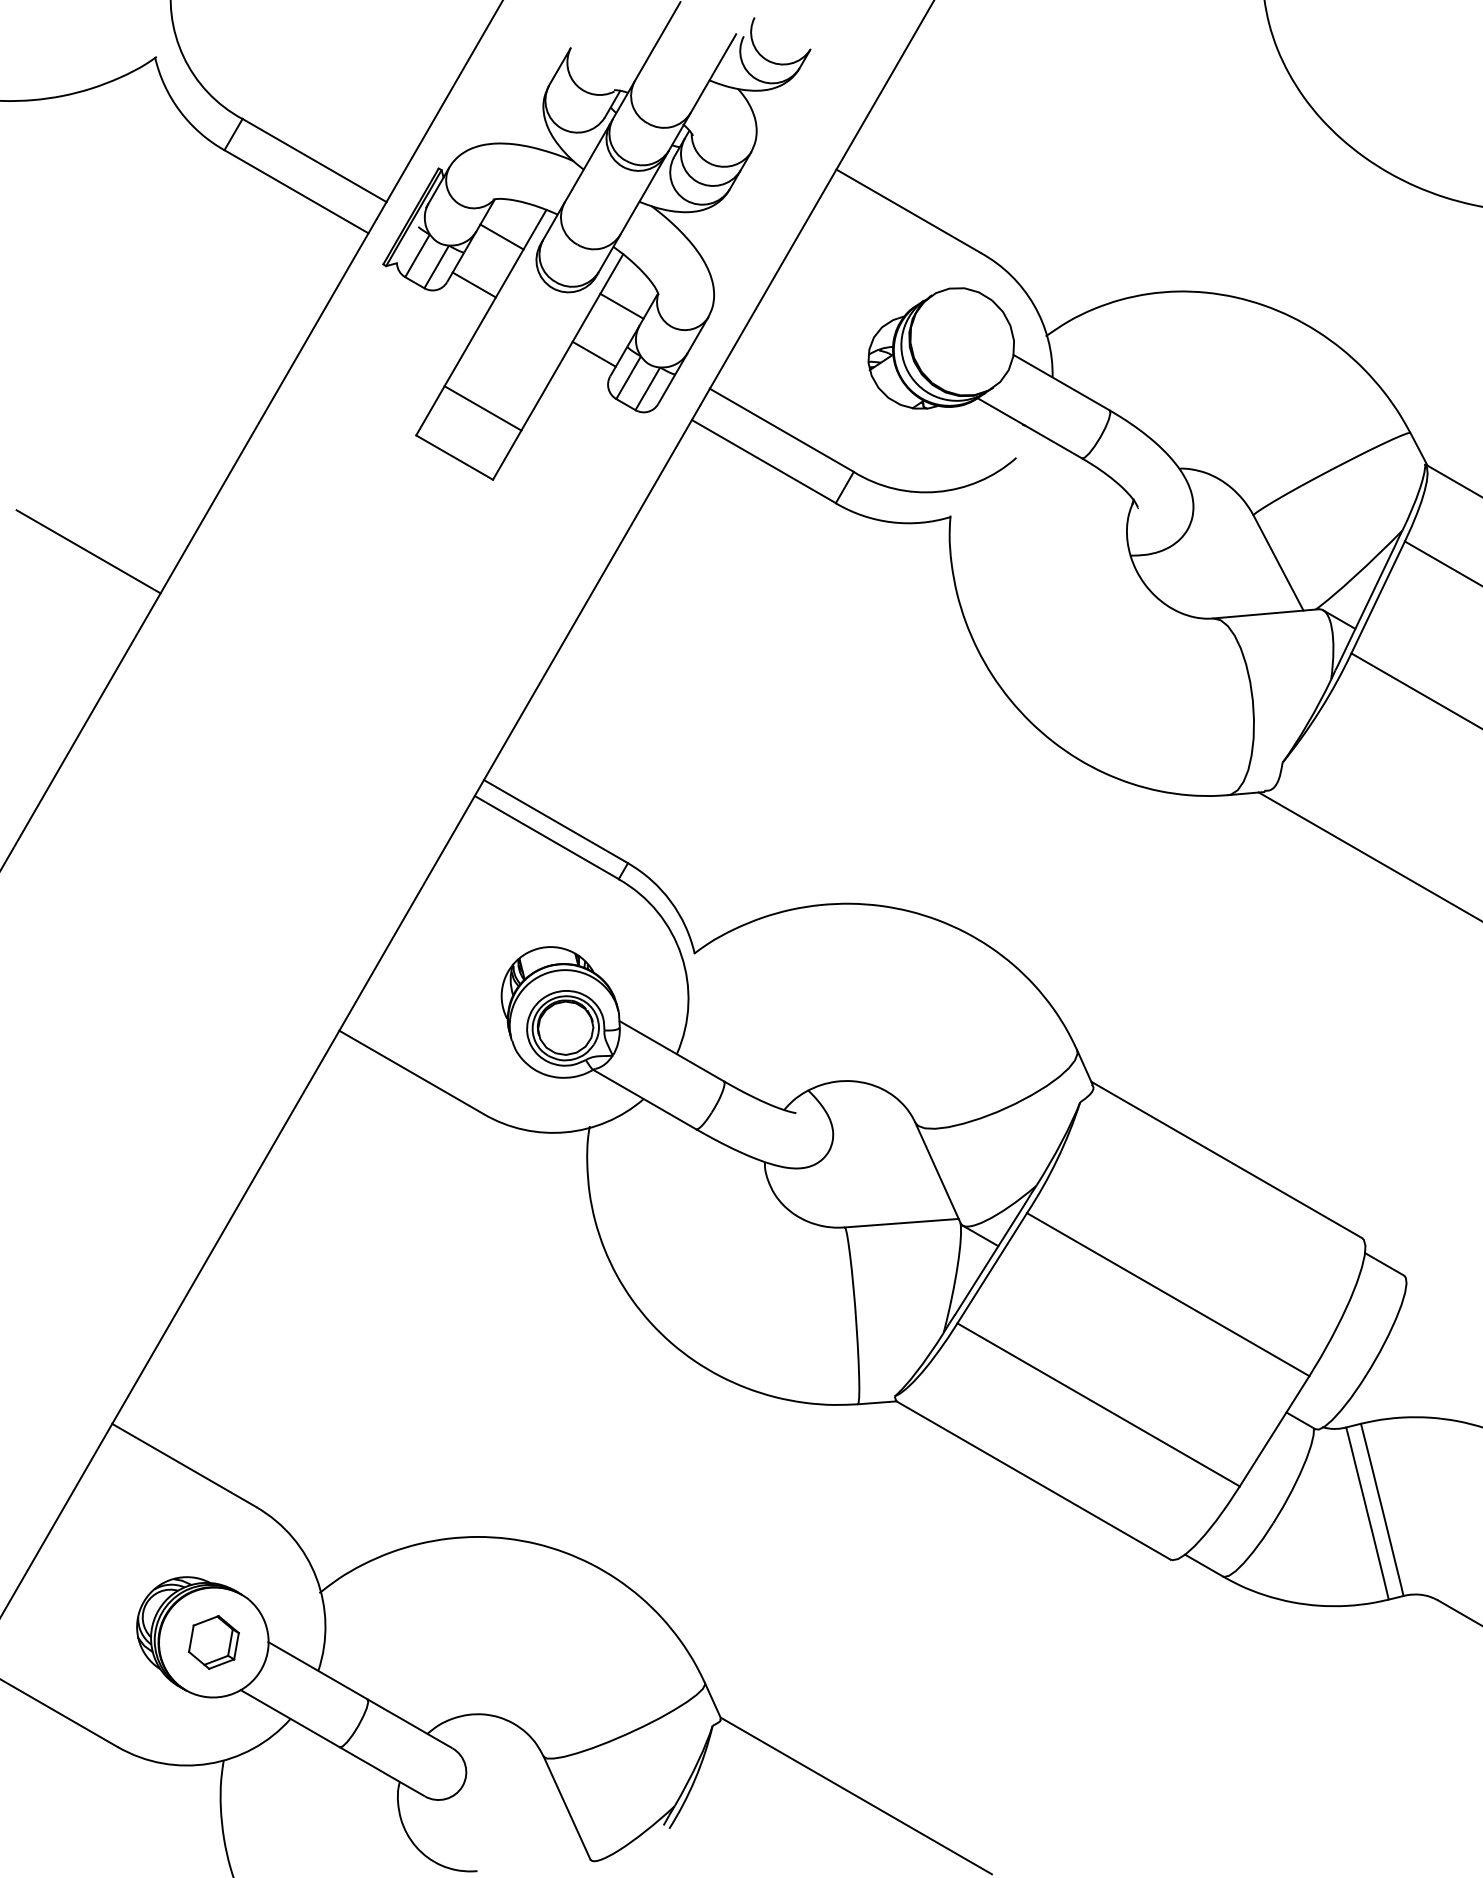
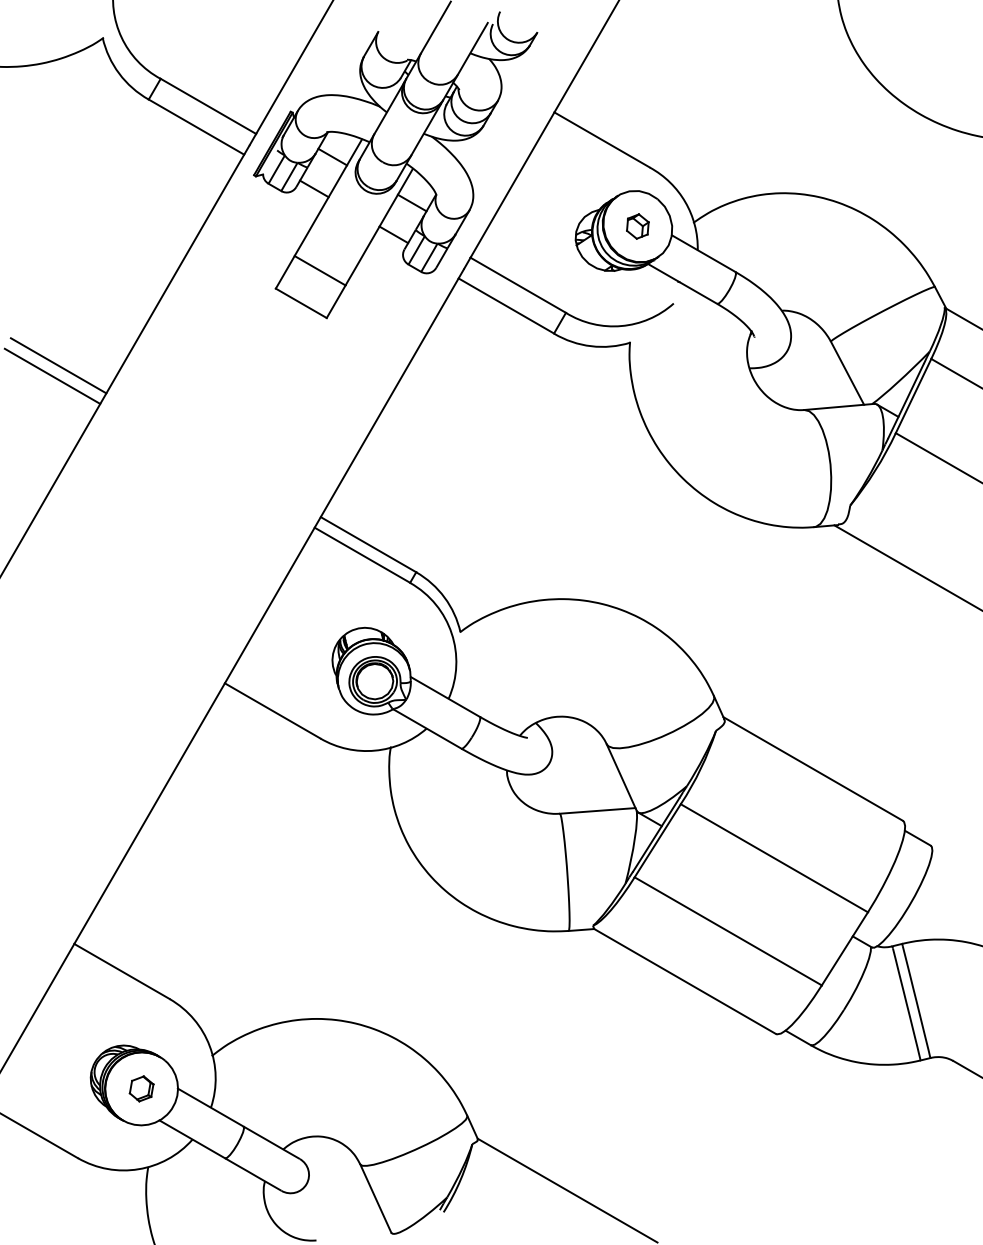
part: (961, 341) -> (637, 226), added
line: (79, 566) -> (52, 375), added
part: (213, 1641) -> (141, 1088), size x0.71

